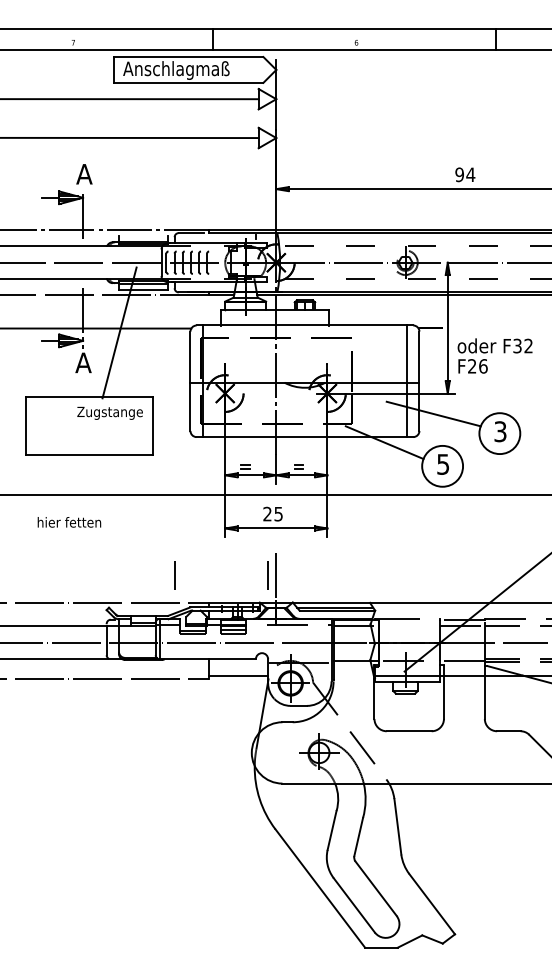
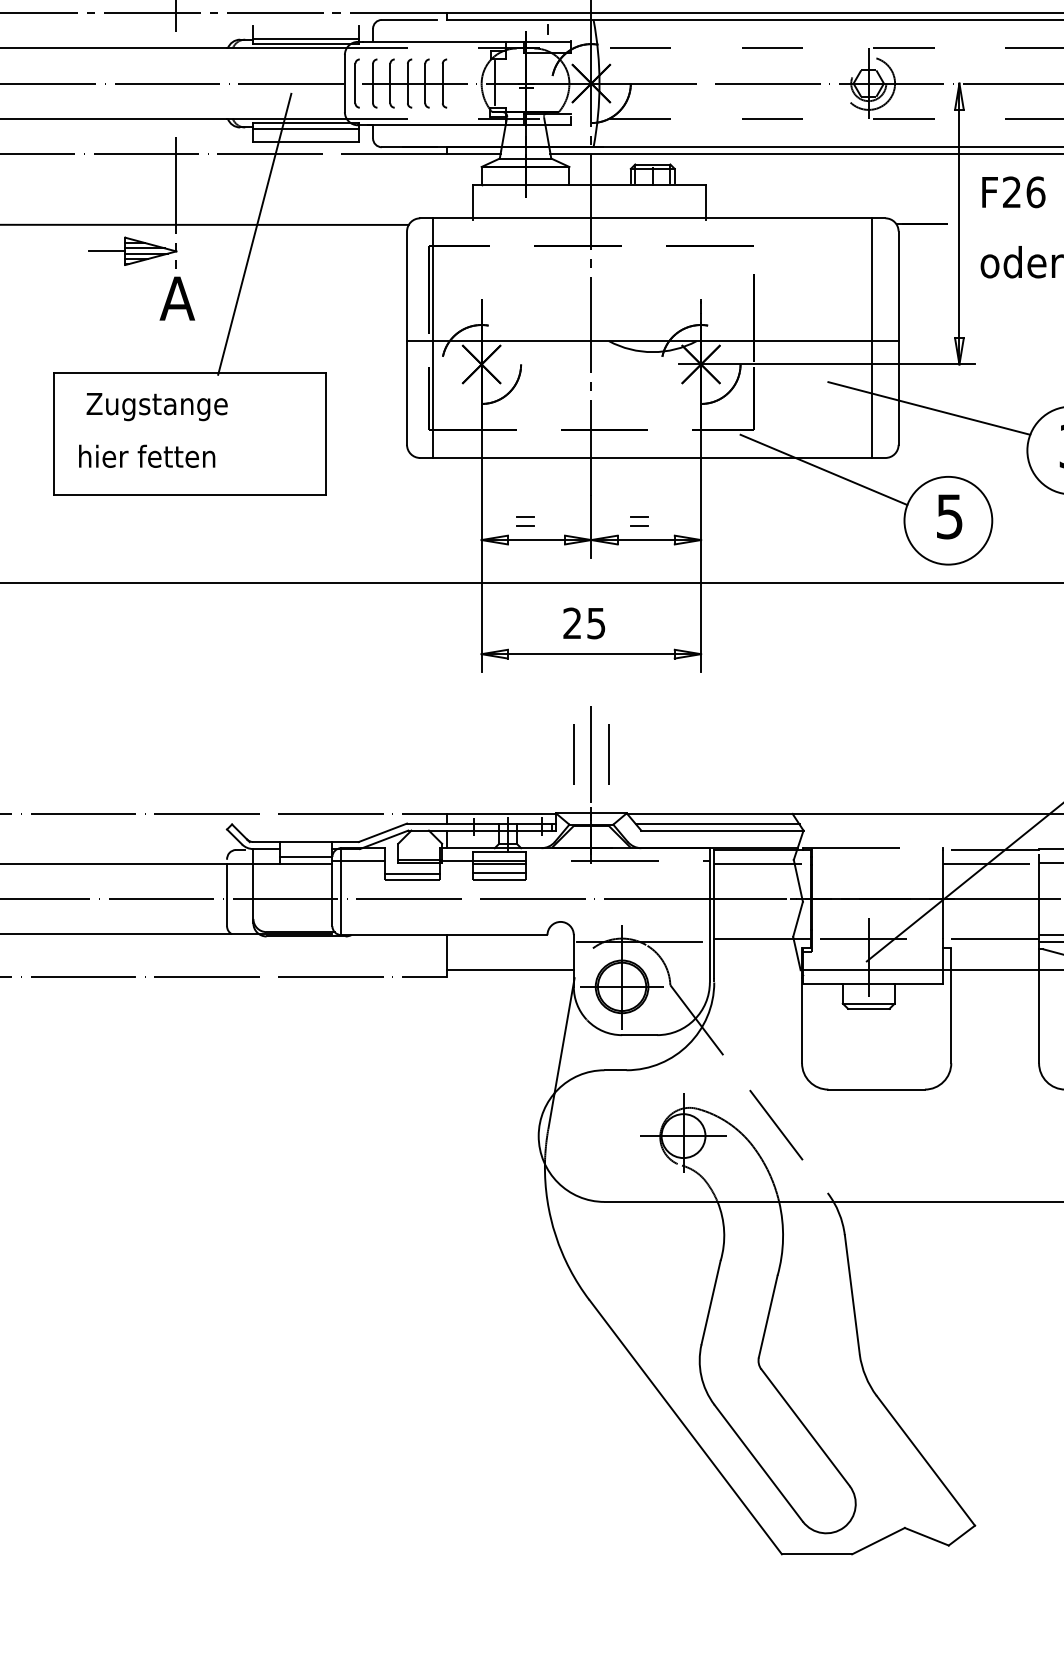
text: (472, 366) -> (1012, 192), moved
text: (109, 412) -> (155, 405), moved
text: (69, 522) -> (147, 456), moved
line: (174, 575) -> (608, 755), moved

